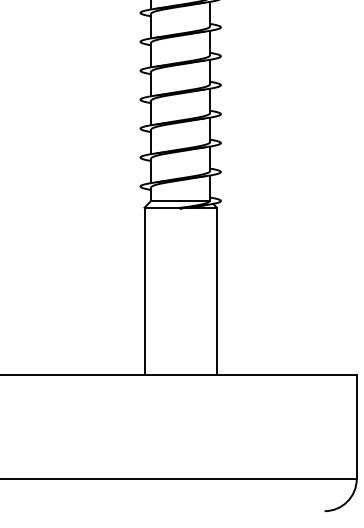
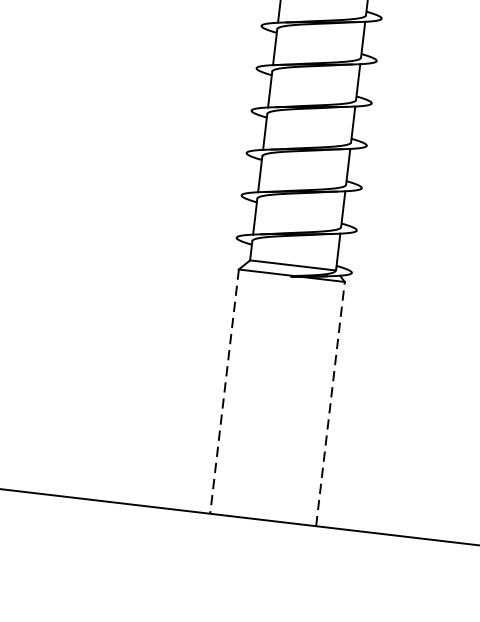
line: (216, 290) -> (330, 403), solid -> dashed
line: (144, 291) -> (224, 392), solid -> dashed

